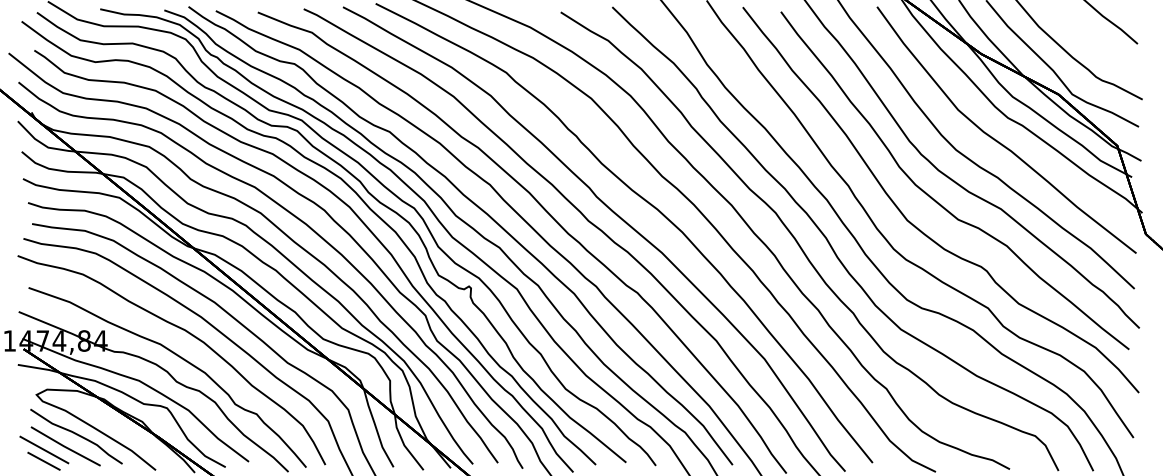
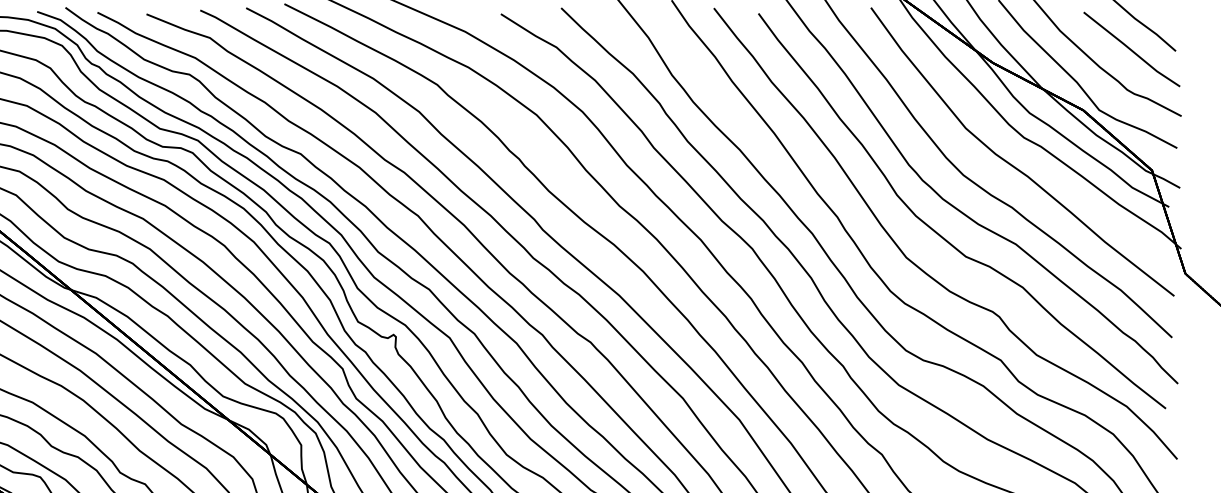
line: (1099, 42) -> (1131, 49), added

